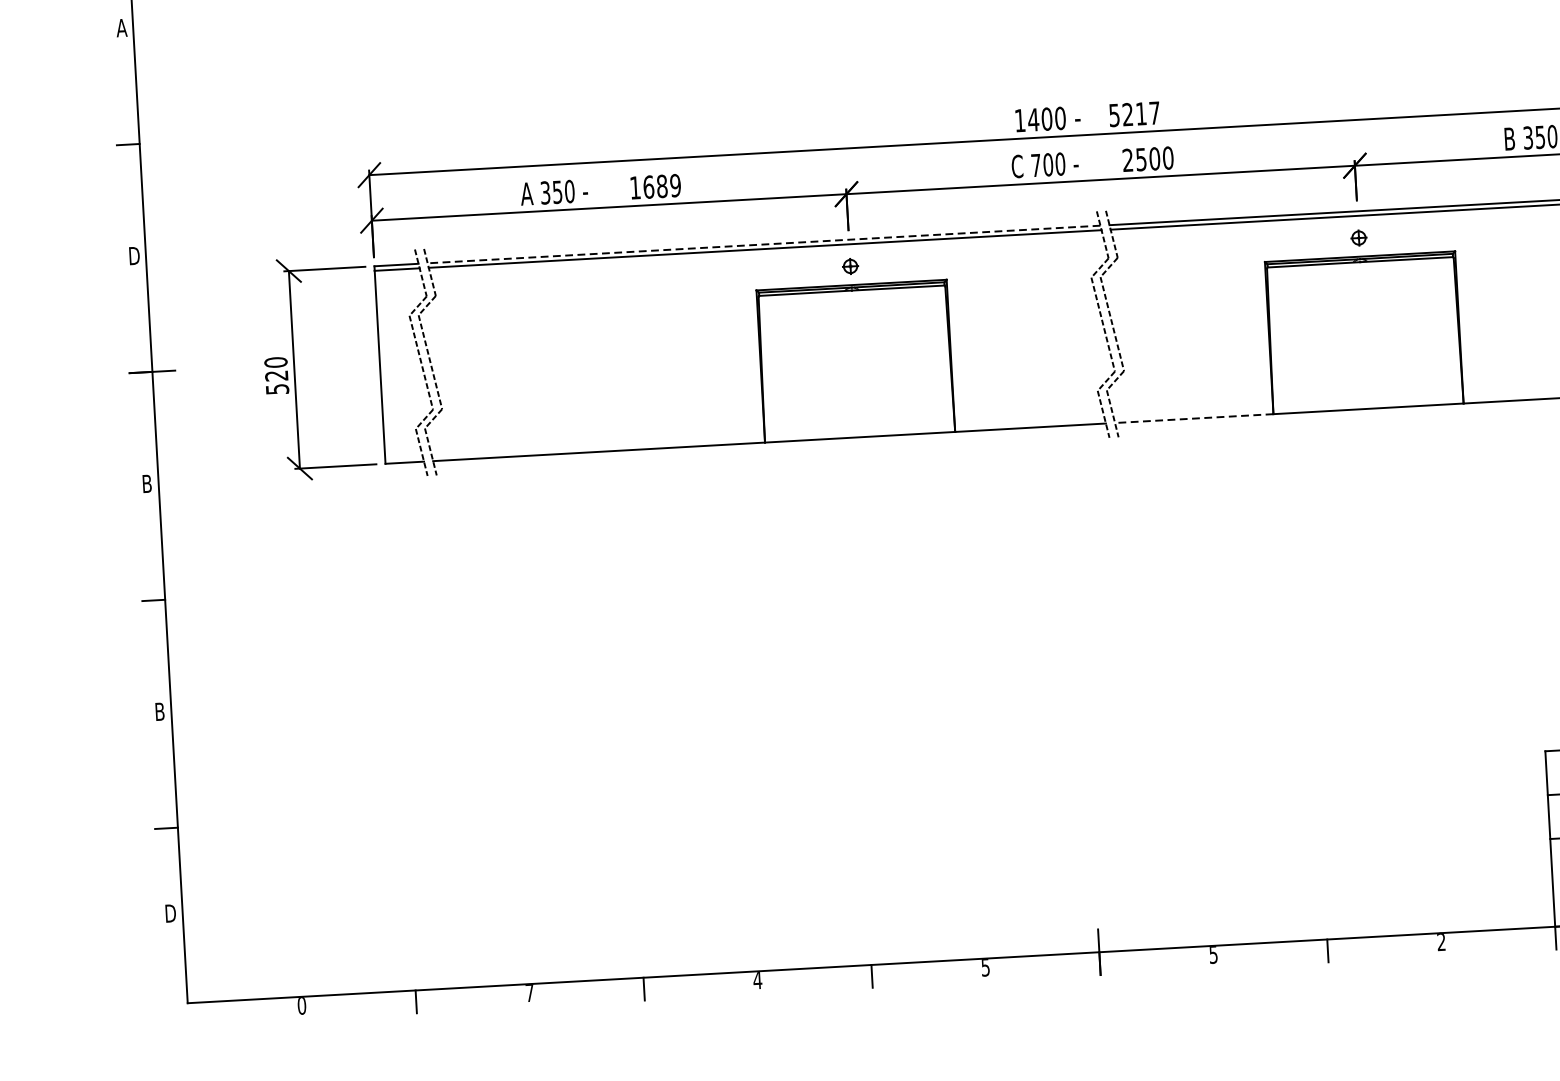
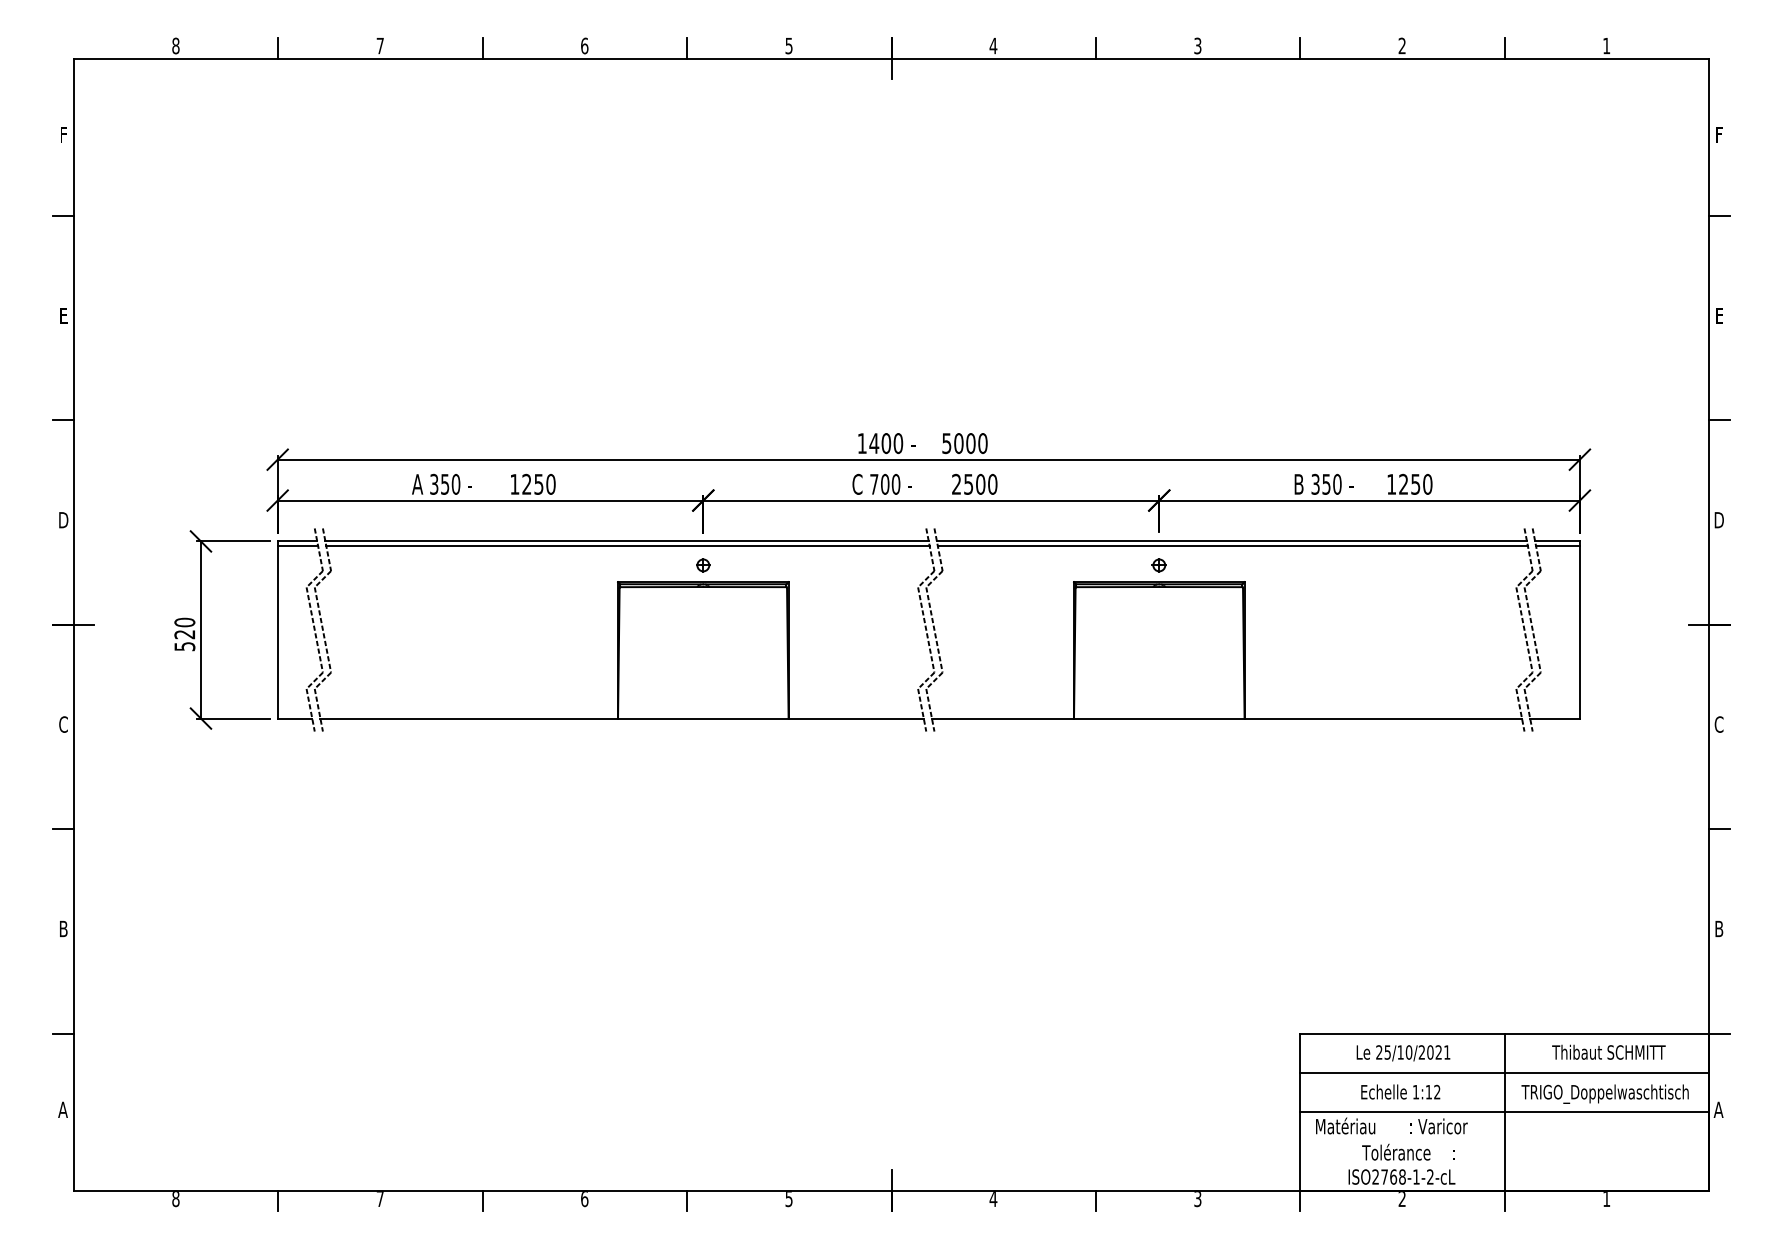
text: (121, 27) -> (63, 315), A -> E
text: (1140, 113) -> (970, 443), 5217 -> 5000
text: (661, 185) -> (538, 483), 1689 -> 1250
line: (764, 244) -> (627, 541), dashed -> solid
line: (1193, 418) -> (1002, 718), dashed -> solid
text: (147, 483) -> (63, 724), B -> C
text: (169, 913) -> (62, 1109), D -> A
text: (1441, 942) -> (1197, 1199), 2 -> 3
text: (1213, 955) -> (993, 1199), 5 -> 4
text: (757, 980) -> (584, 1199), 4 -> 6
text: (301, 1006) -> (175, 1199), 0 -> 8

